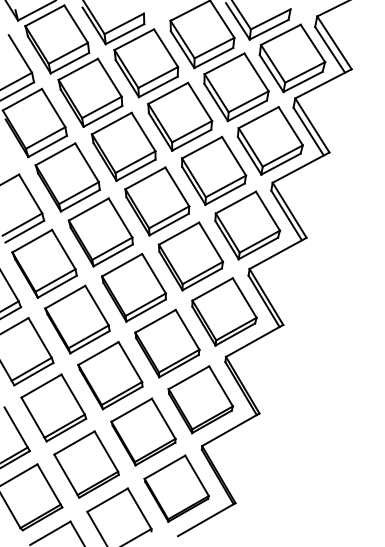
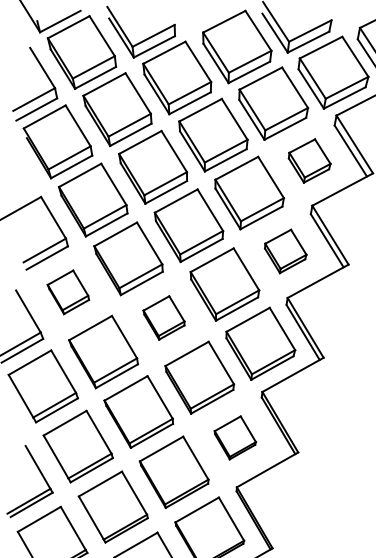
part: (269, 140) -> (308, 160), size x0.6
part: (247, 225) -> (285, 251), size x0.6
part: (44, 263) -> (68, 292), size x0.6
part: (133, 287) -> (163, 317), size x0.6
part: (200, 399) -> (235, 437), size x0.6

